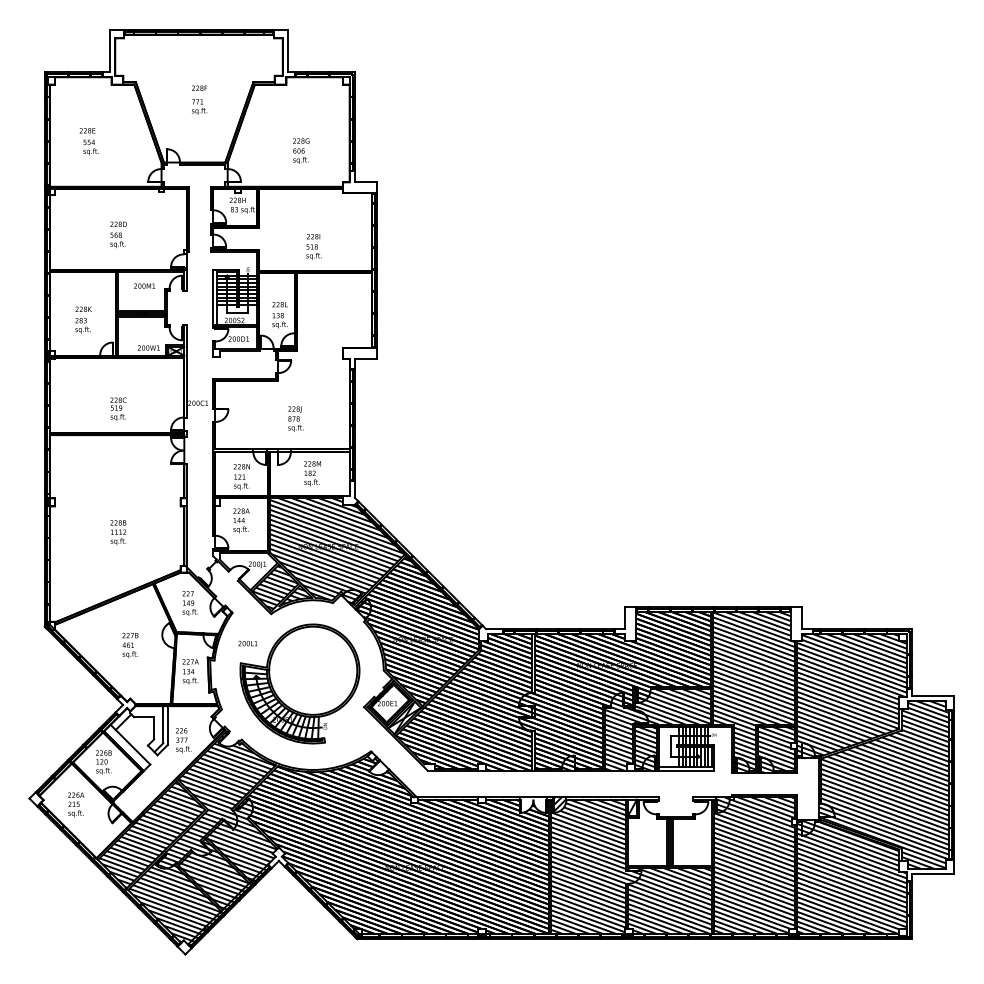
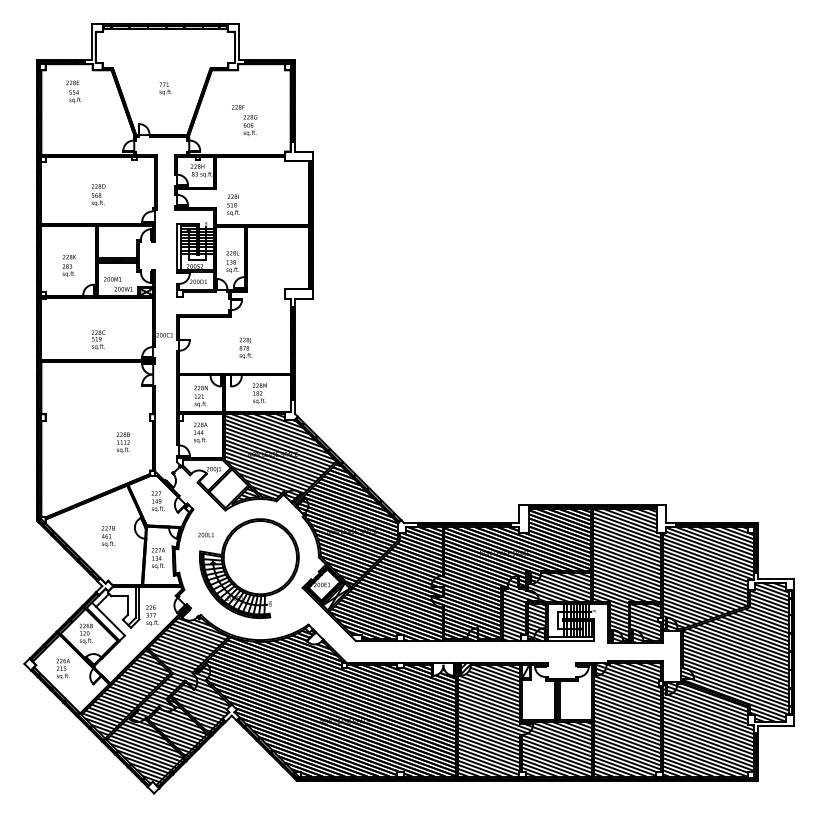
text: (199, 87) -> (238, 106), moved
text: (88, 141) -> (73, 91), moved
text: (313, 246) -> (233, 204), moved
text: (144, 285) -> (112, 278), moved
text: (118, 532) -> (123, 442), moved
hatch: (274, 587) -> (228, 488), removed

